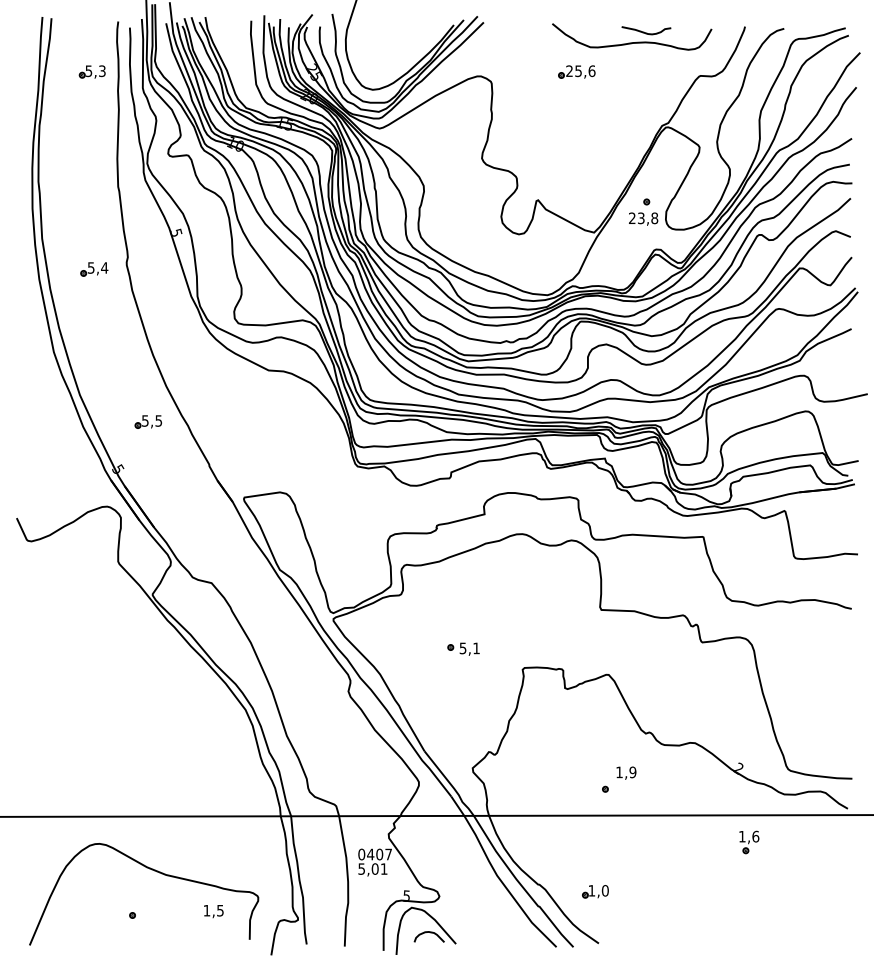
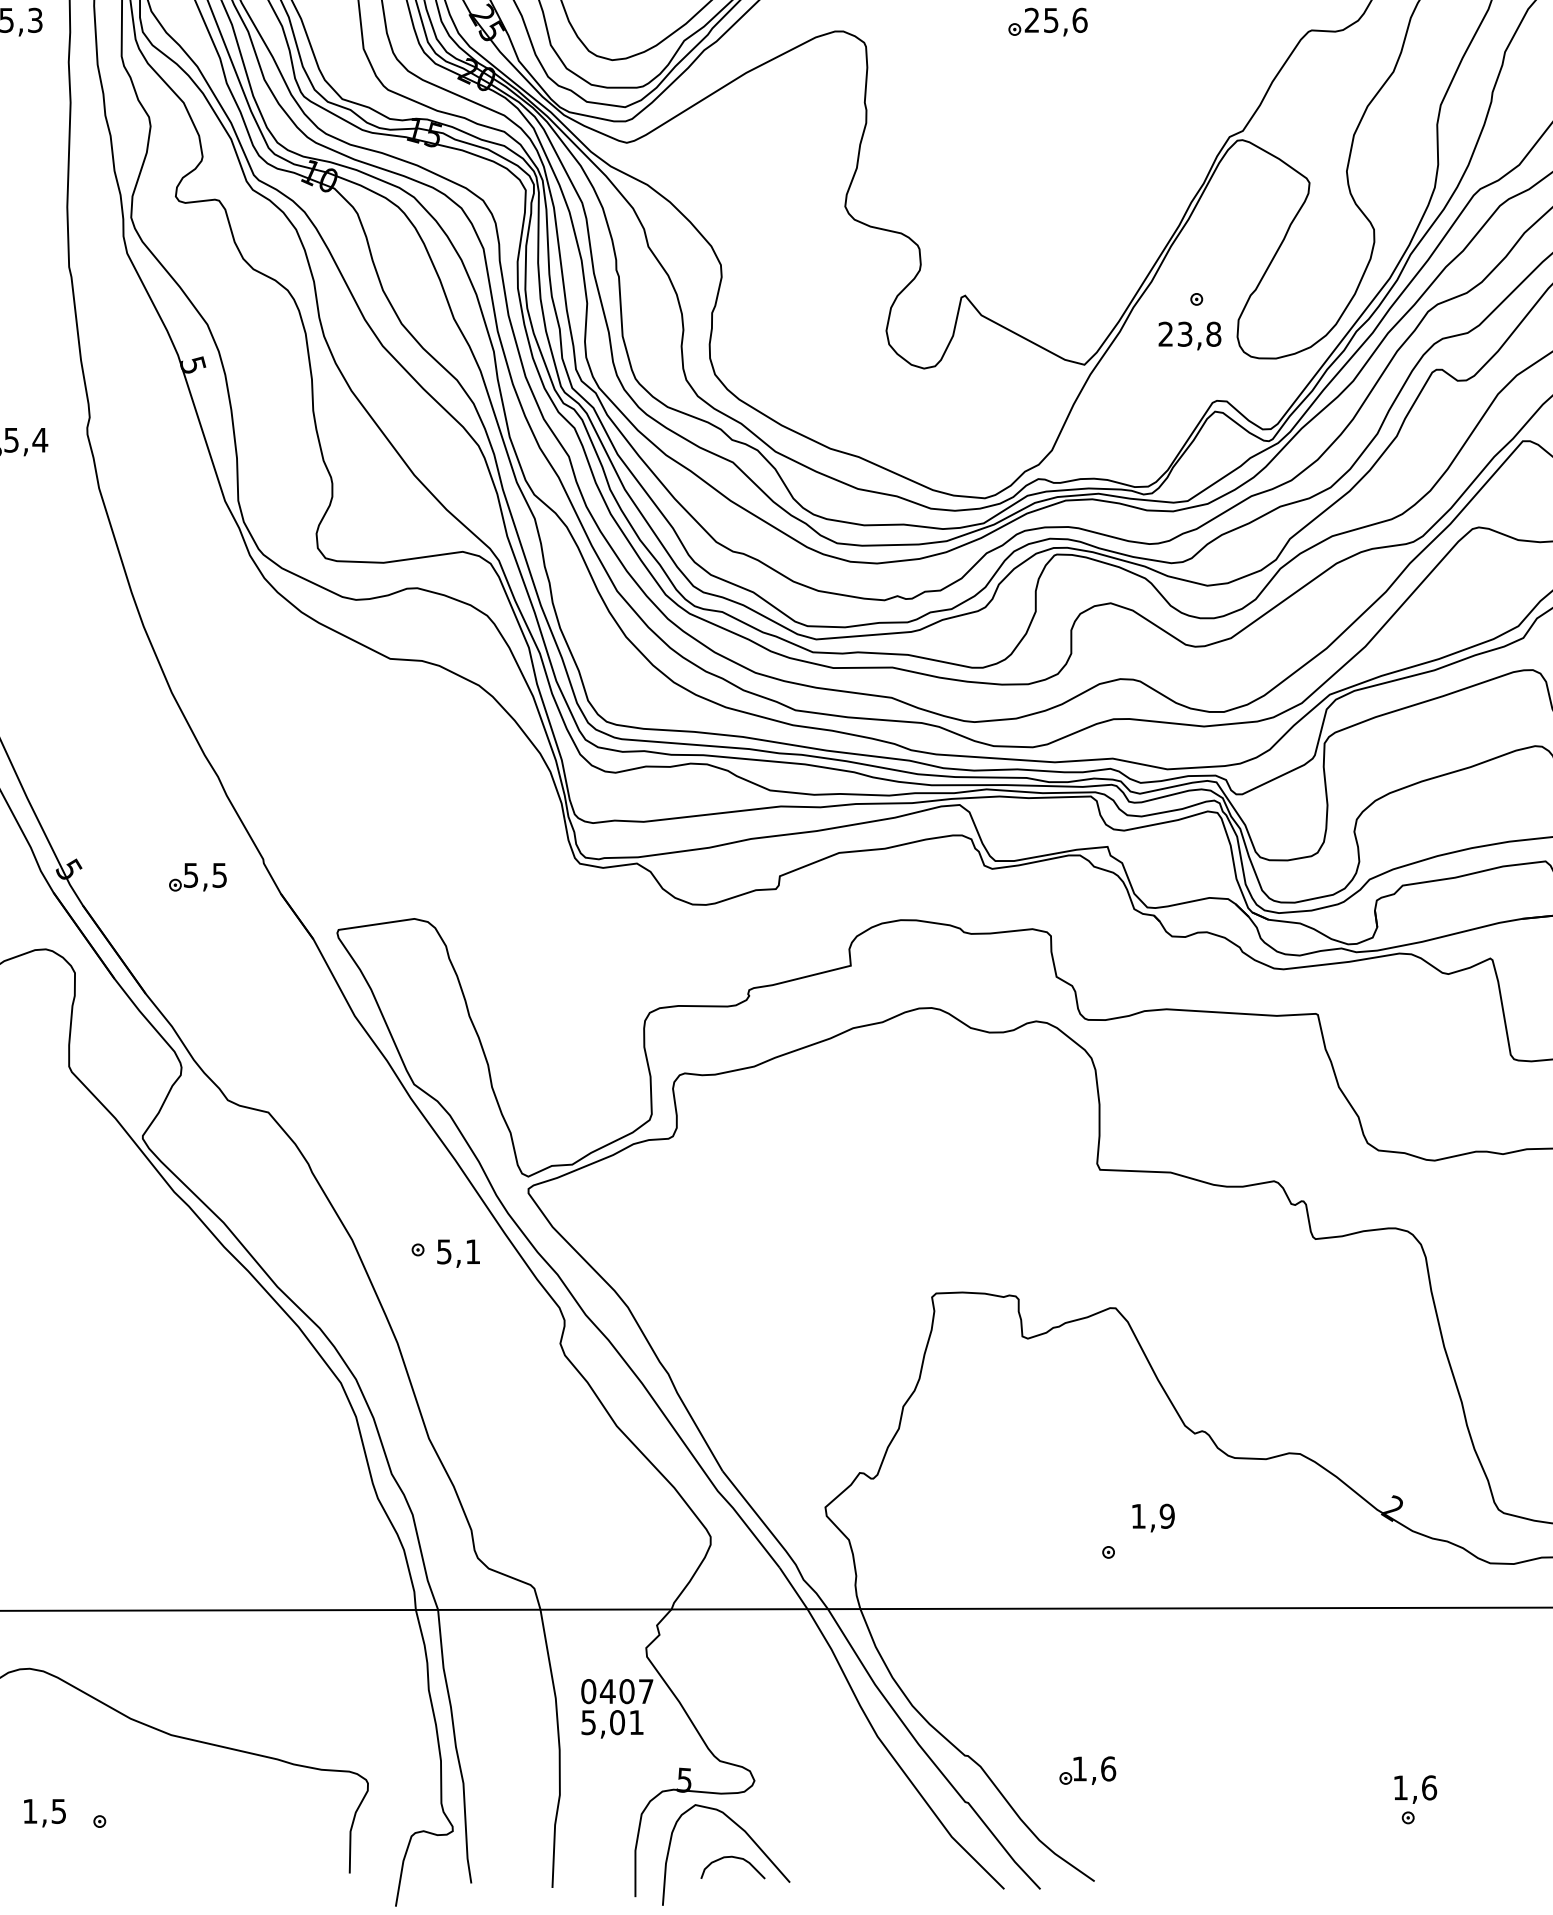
part: (147, 421) -> (195, 876), moved
part: (463, 648) -> (445, 1251), moved
part: (749, 842) -> (1415, 1800), moved
text: (605, 890) -> (1108, 1768), 1,0 -> 1,6
text: (213, 911) -> (44, 1813), moved

